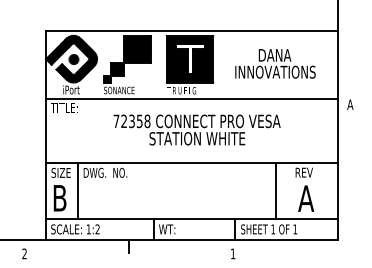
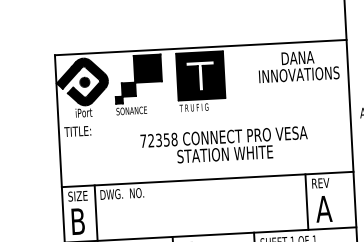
text: (275, 63) -> (298, 66), moved
line: (191, 98) -> (204, 115), removed
text: (196, 129) -> (223, 145), moved
line: (276, 190) -> (306, 201), moved

